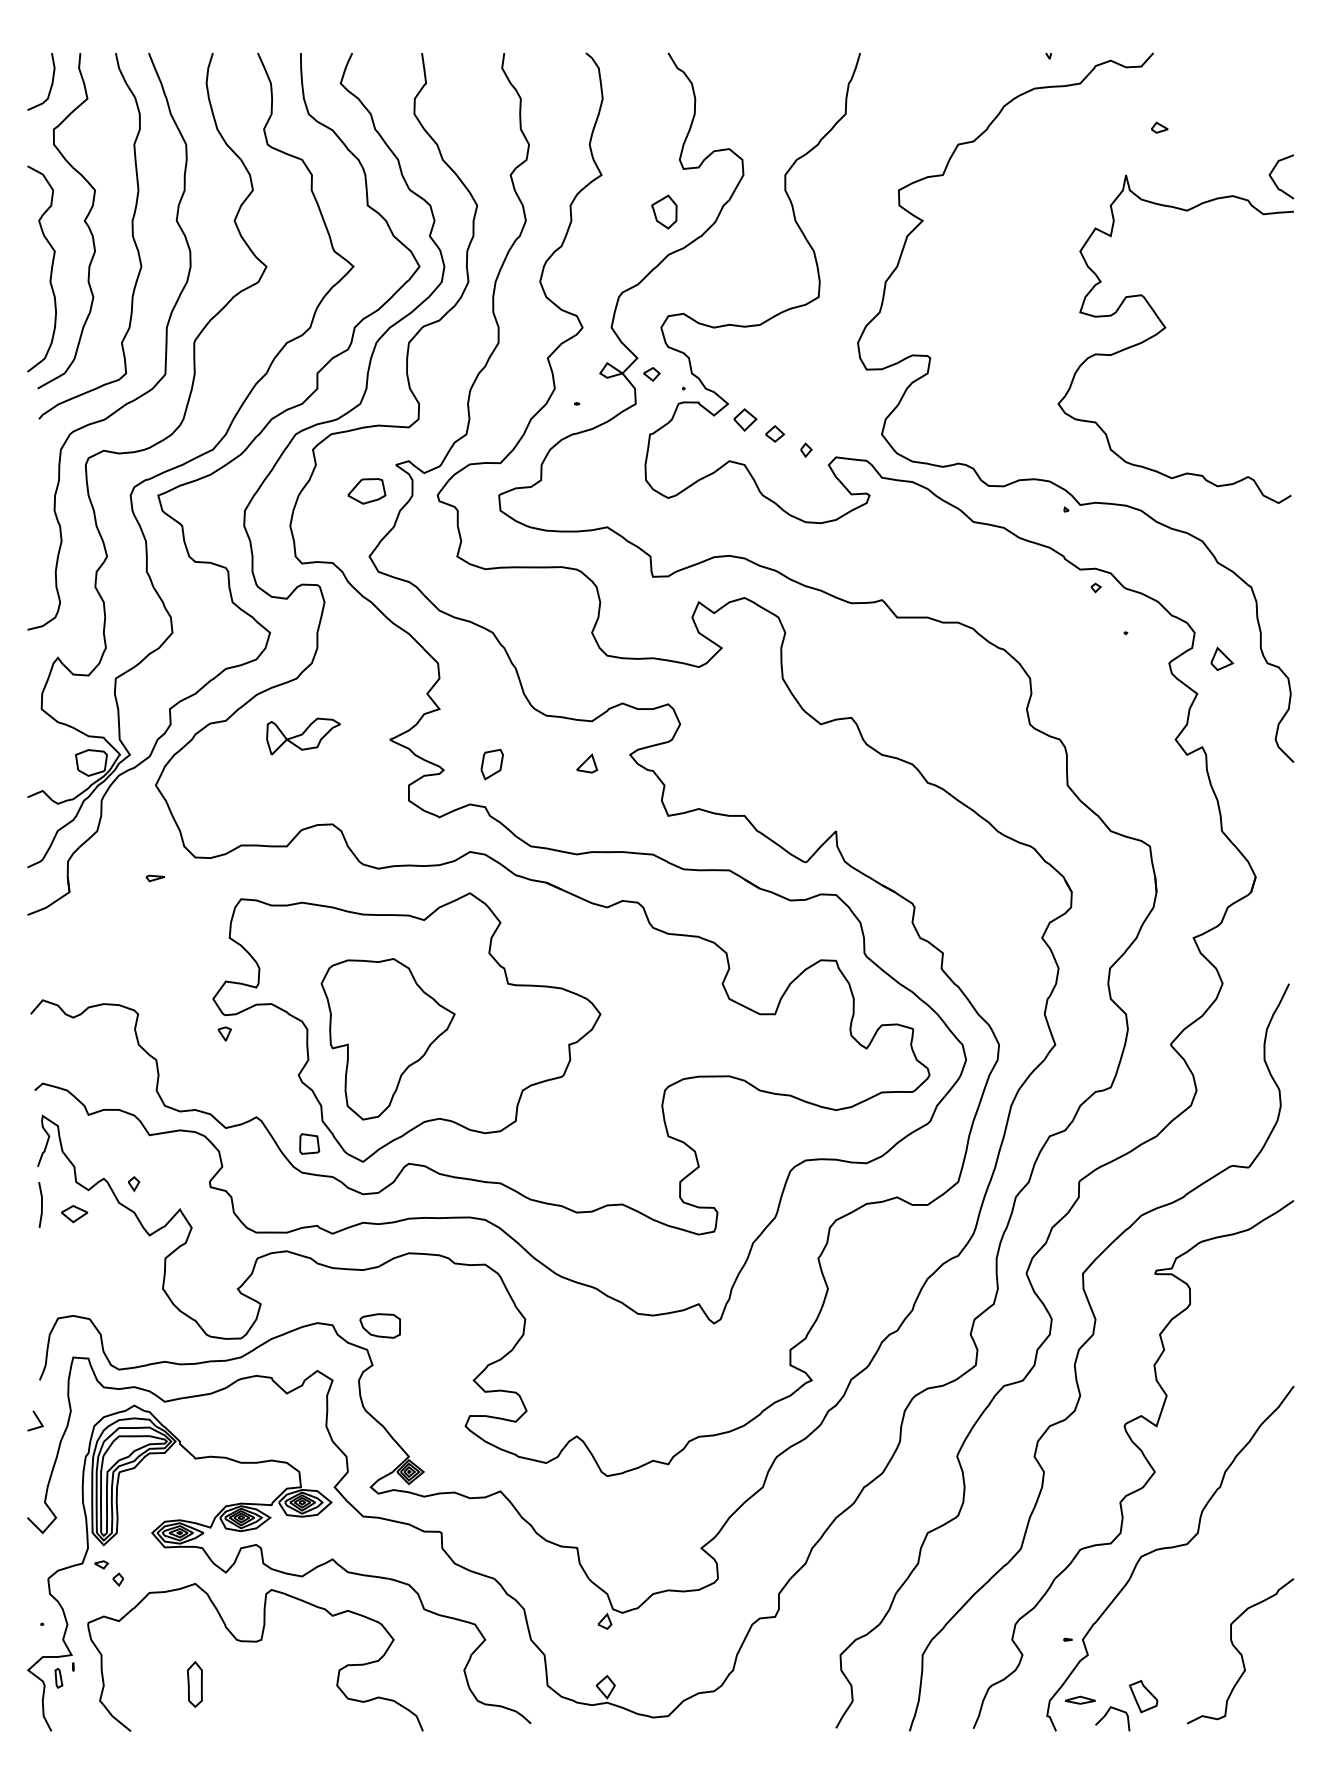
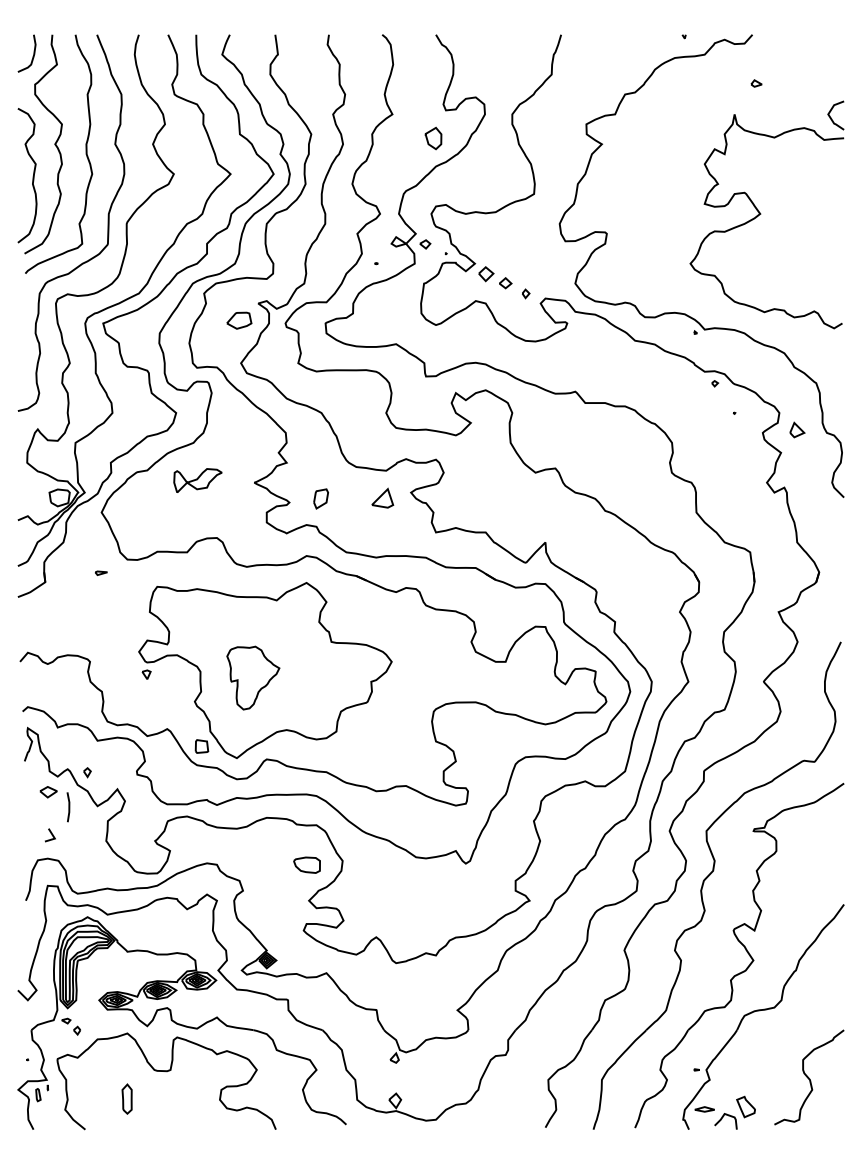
part: (587, 763) -> (383, 498), size x1.6
part: (388, 1038) -> (253, 677), size x0.6
line: (40, 1205) -> (68, 807), moved
part: (379, 1324) -> (306, 864), moved
line: (37, 1421) -> (51, 835), moved

